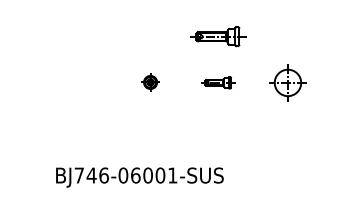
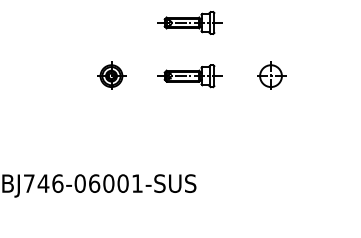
part: (150, 81) -> (111, 74), size x1.43
part: (288, 81) -> (271, 74), size x0.71
part: (218, 82) -> (190, 75), size x1.67

